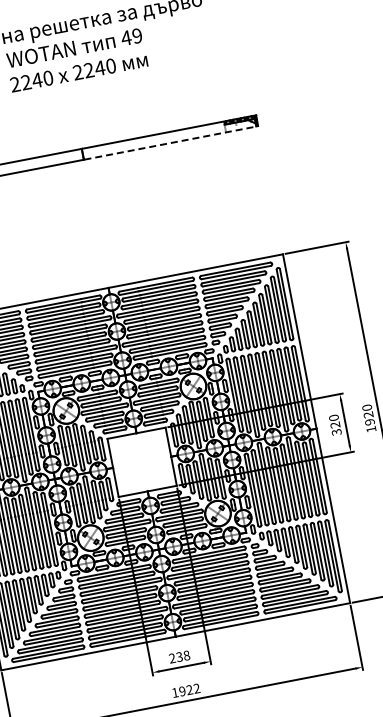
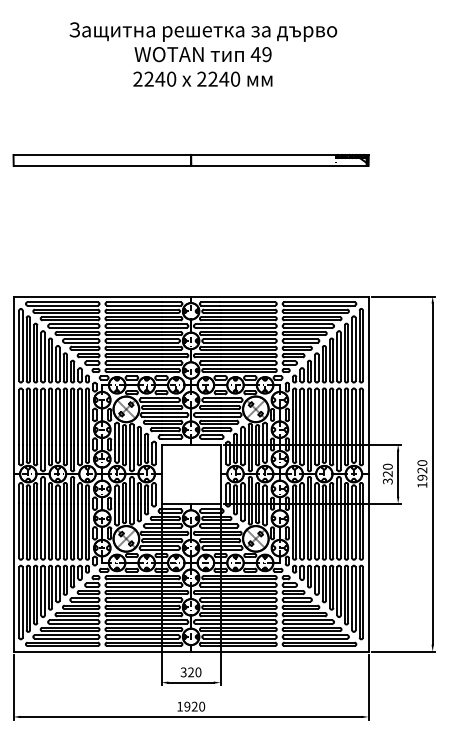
line: (171, 143) -> (280, 166), dashed -> solid
text: (179, 657) -> (190, 672), 238 -> 320
text: (197, 688) -> (202, 706), 1922 -> 1920

